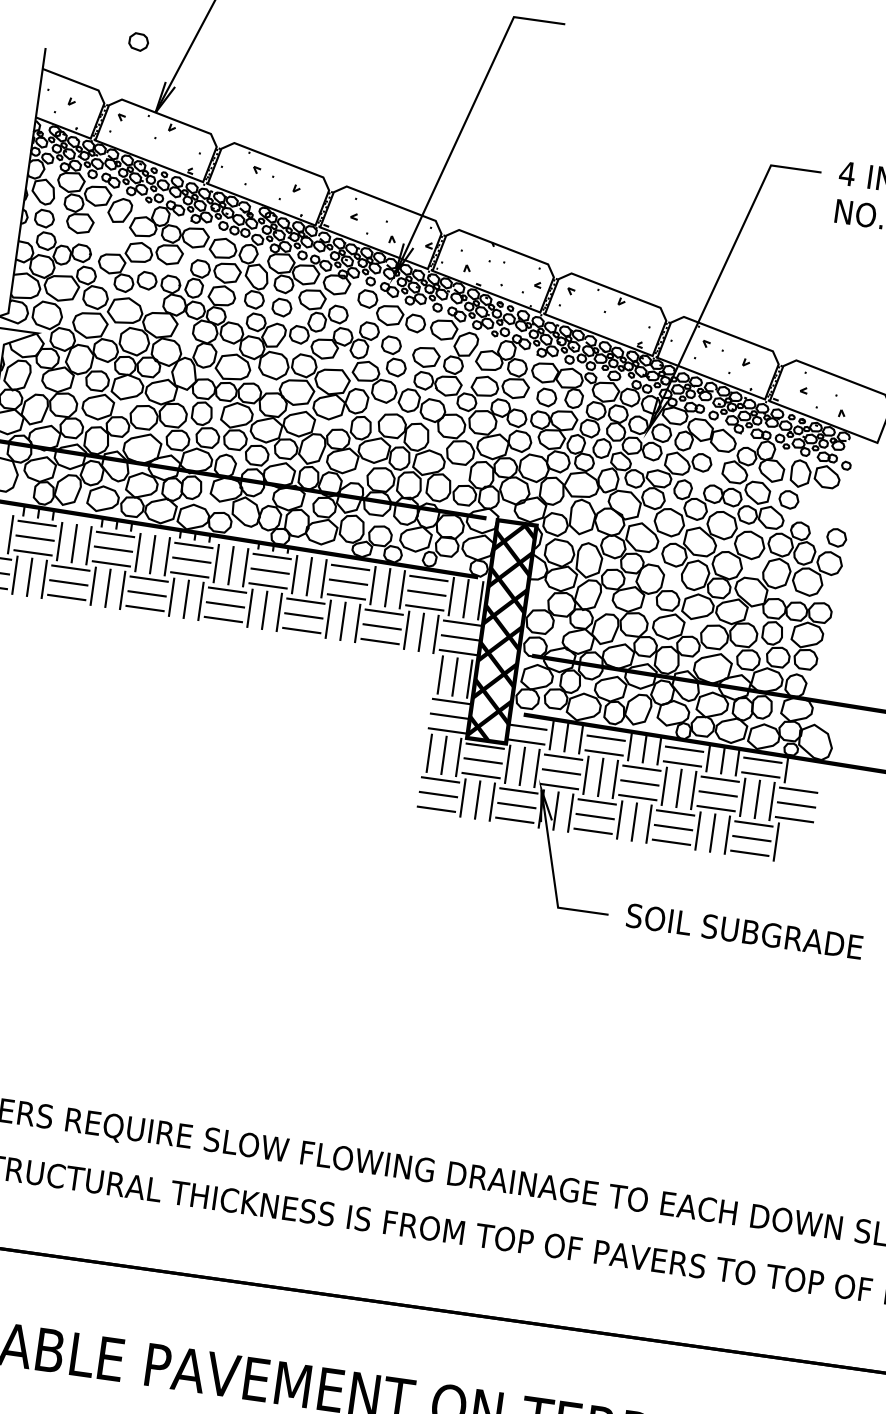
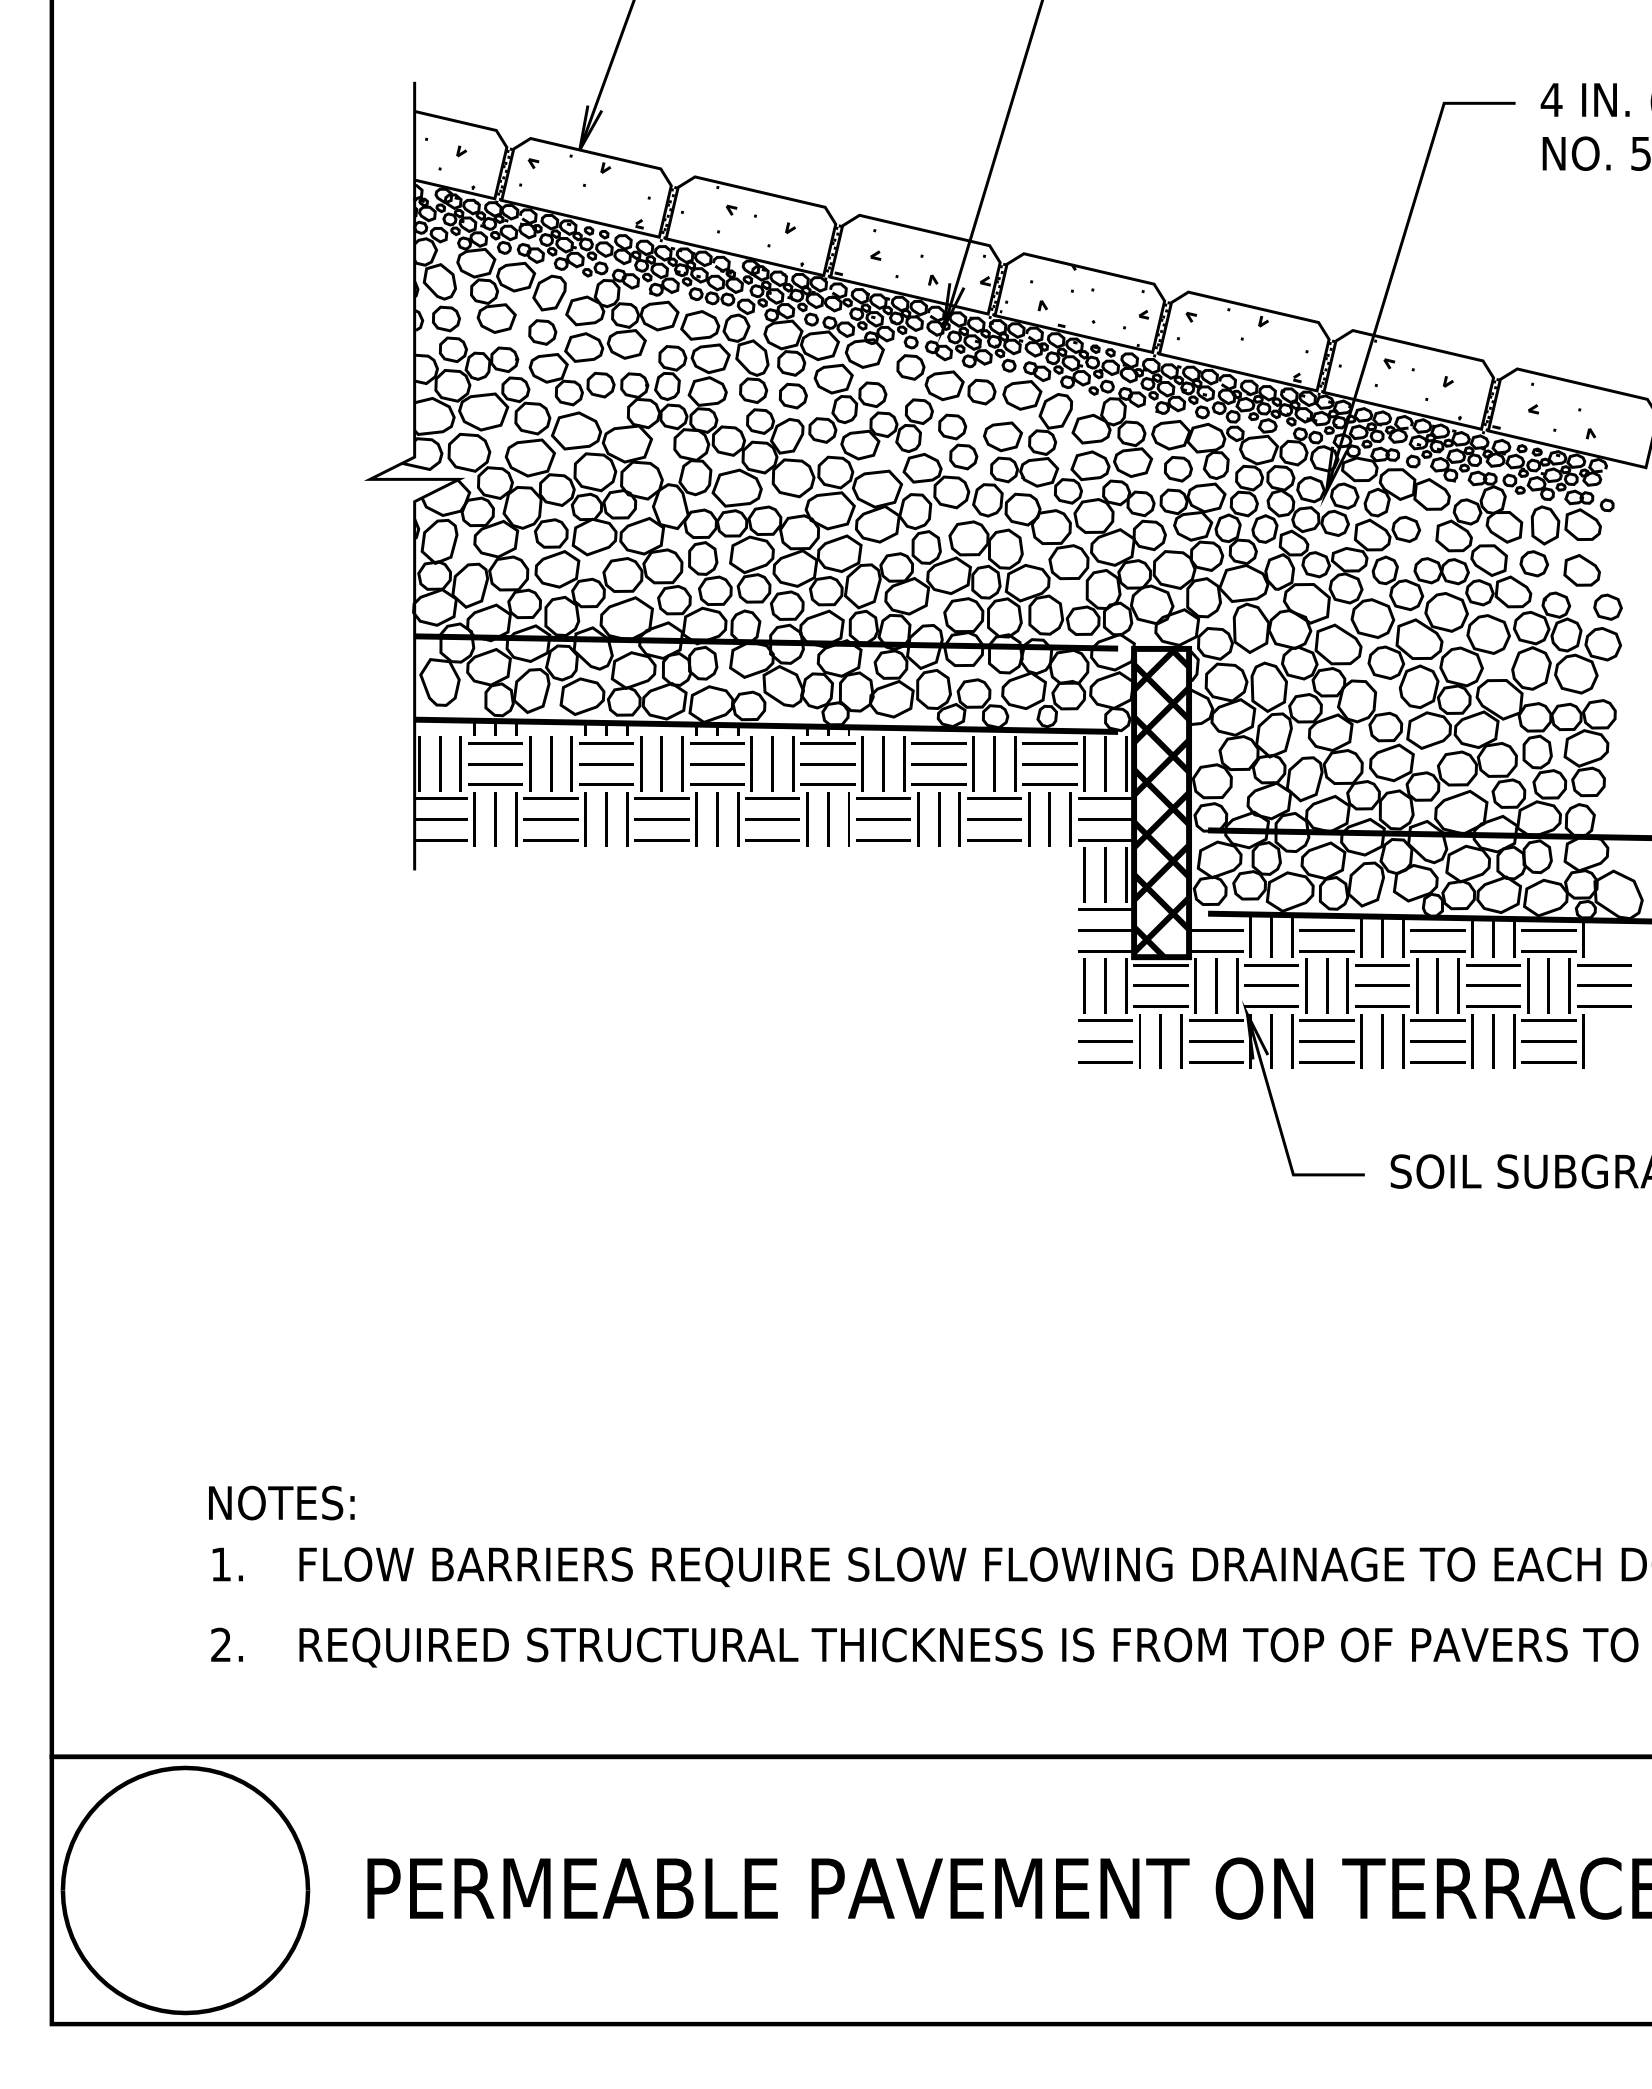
part: (138, 42) -> (542, 332), moved
part: (821, 509) -> (1581, 570), added

